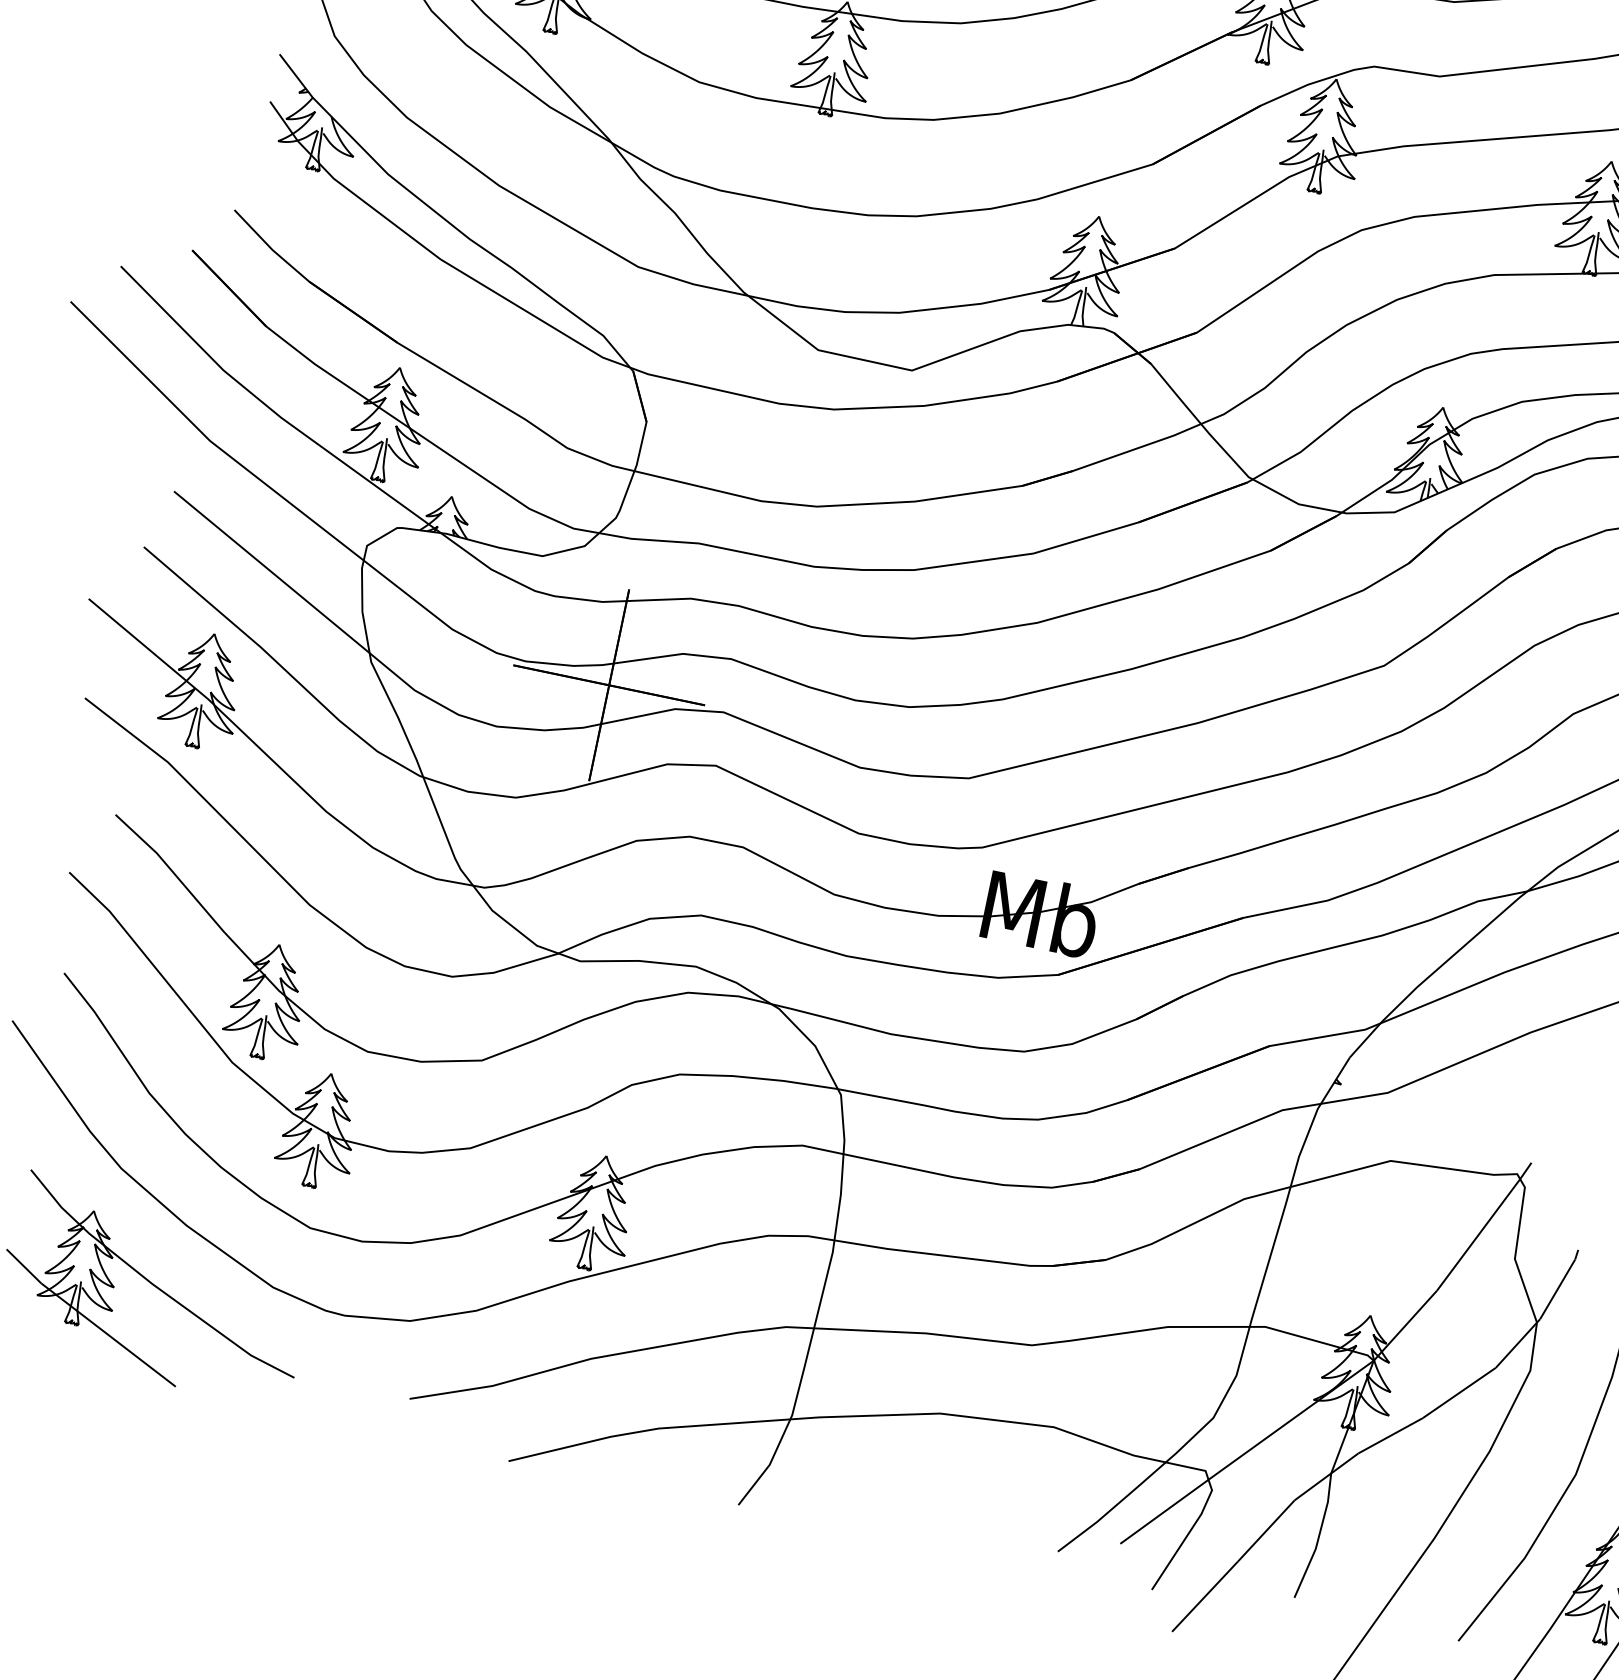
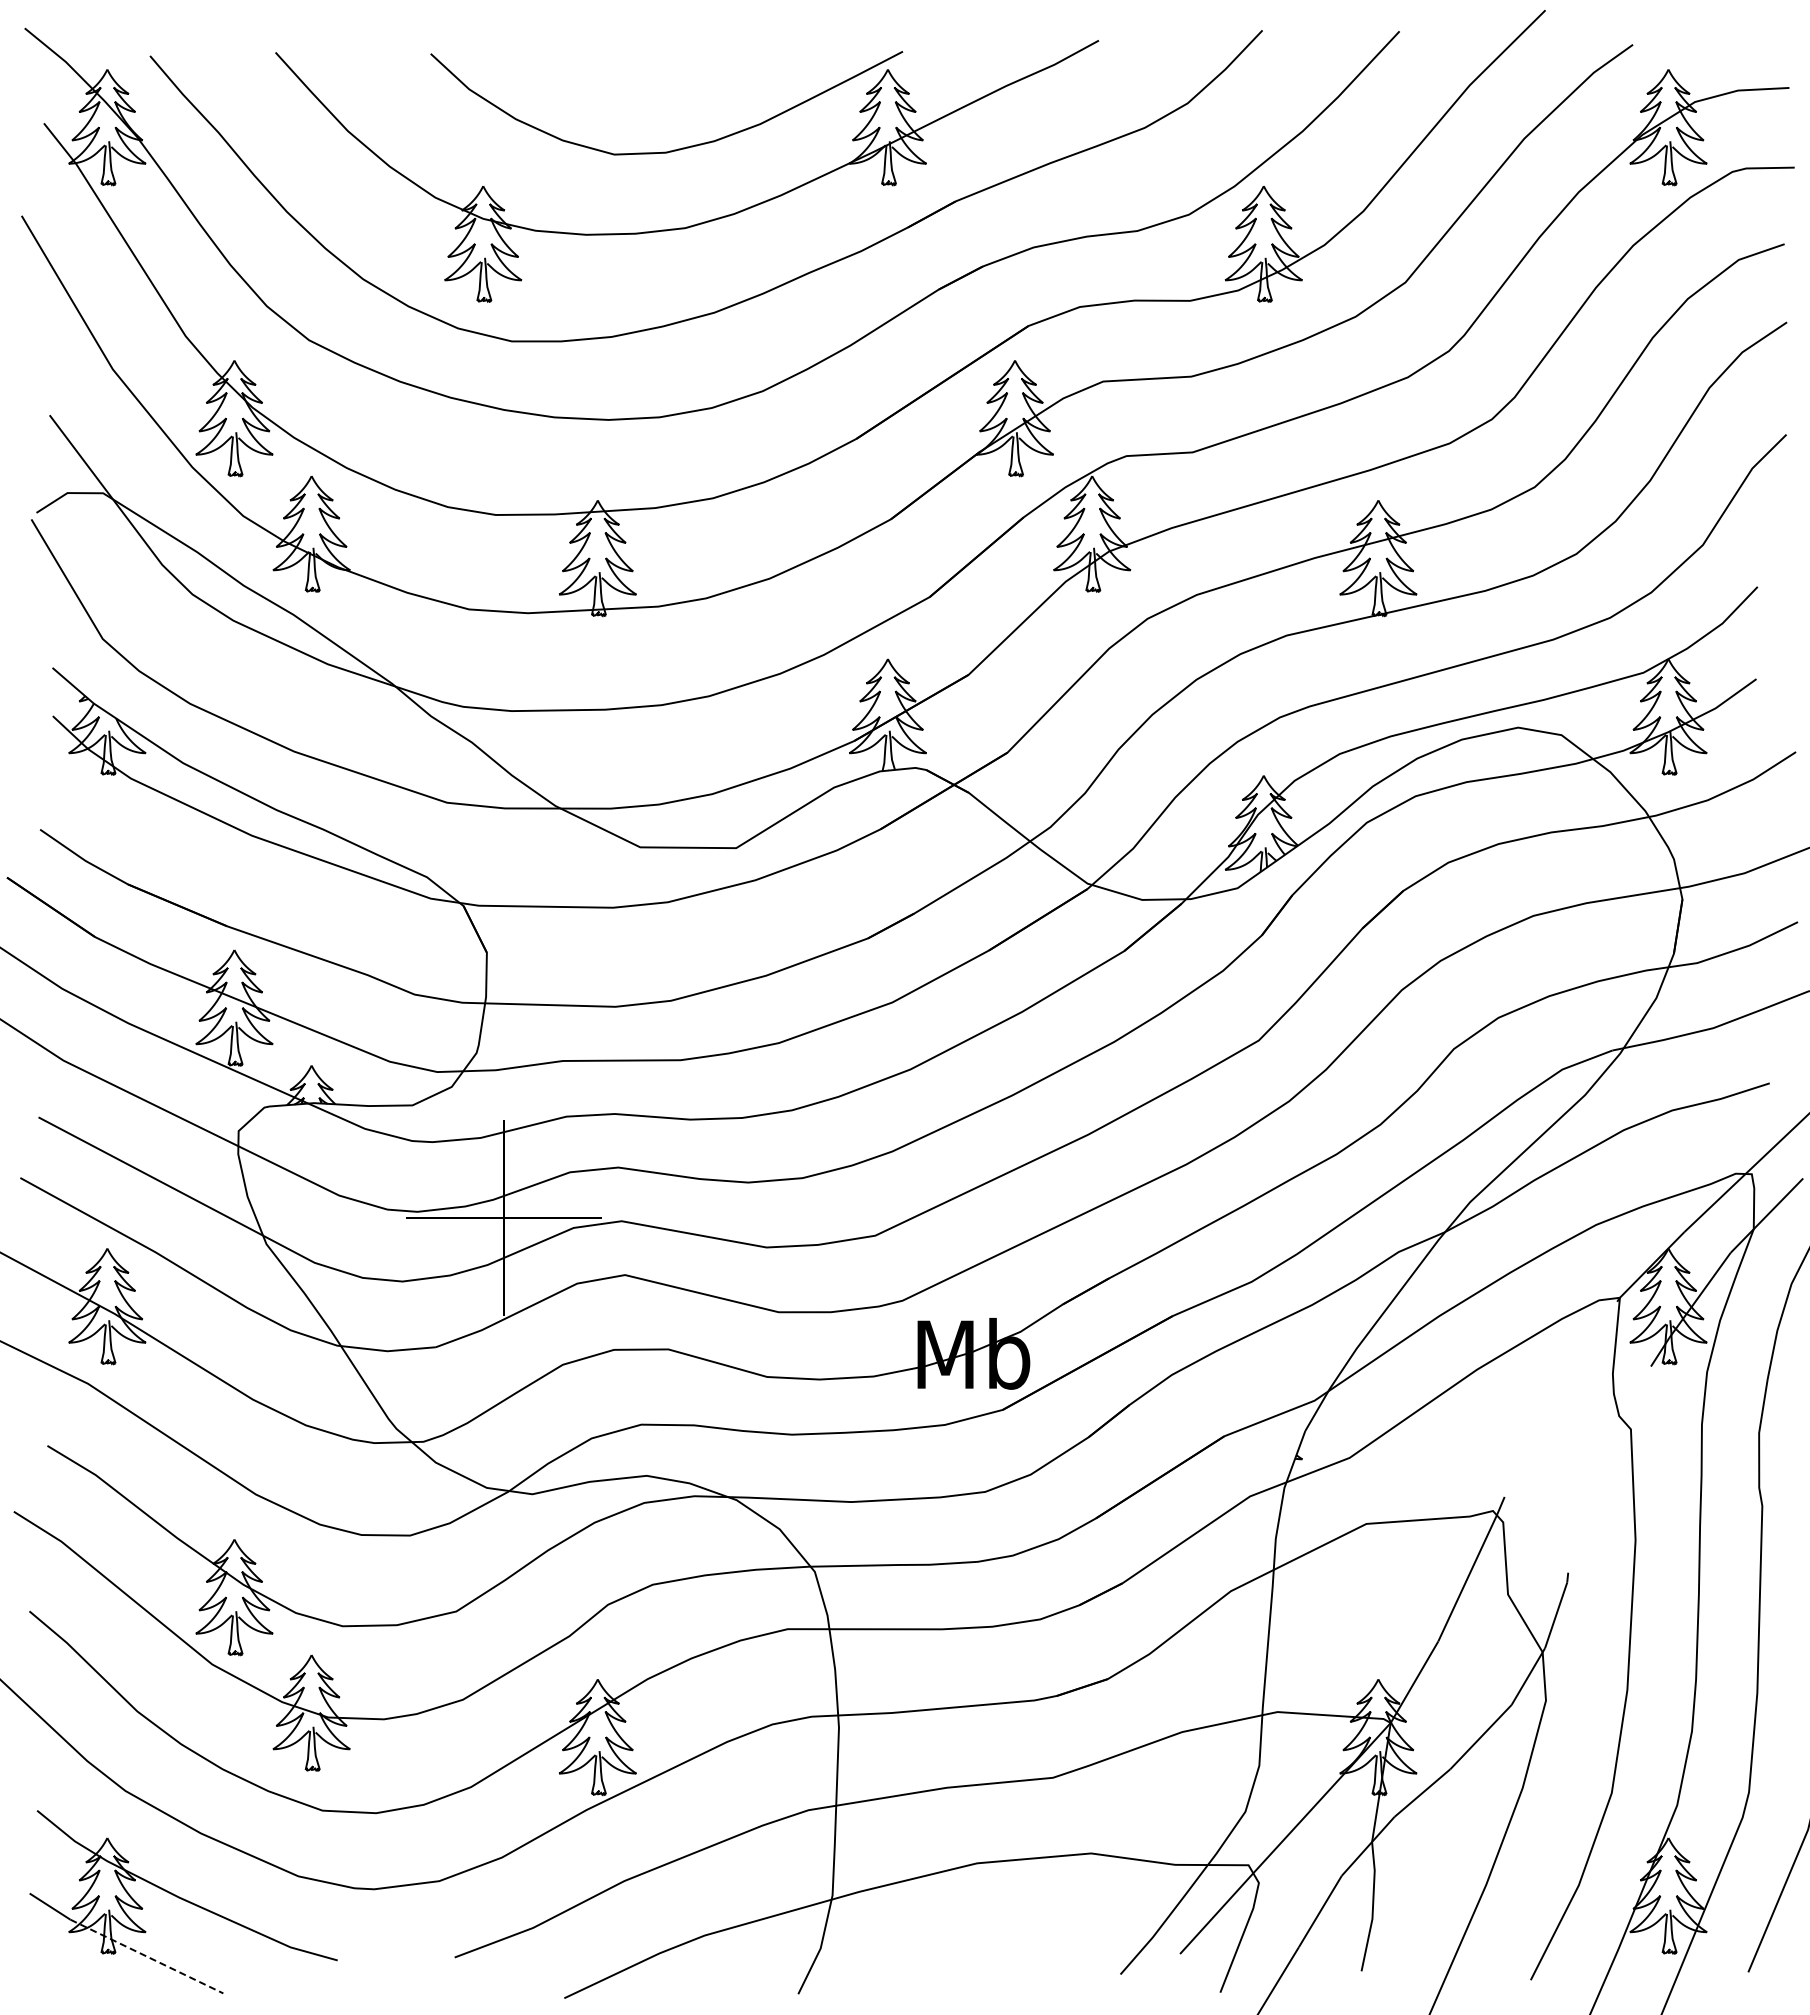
line: (108, 1334) -> (146, 1956), solid -> dashed

